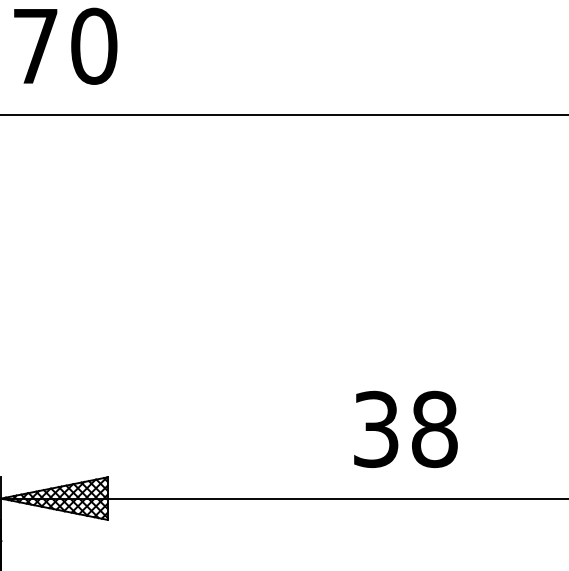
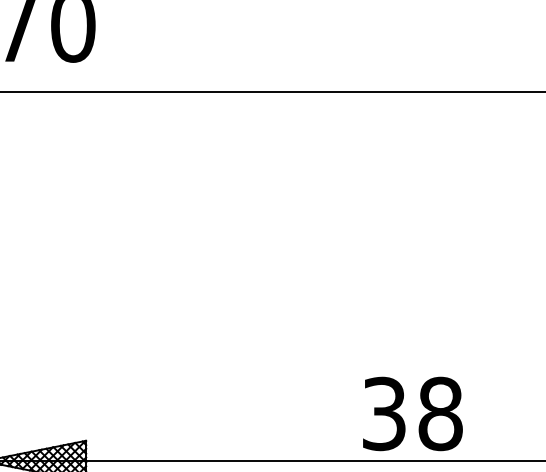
text: (405, 428) -> (412, 413), moved

